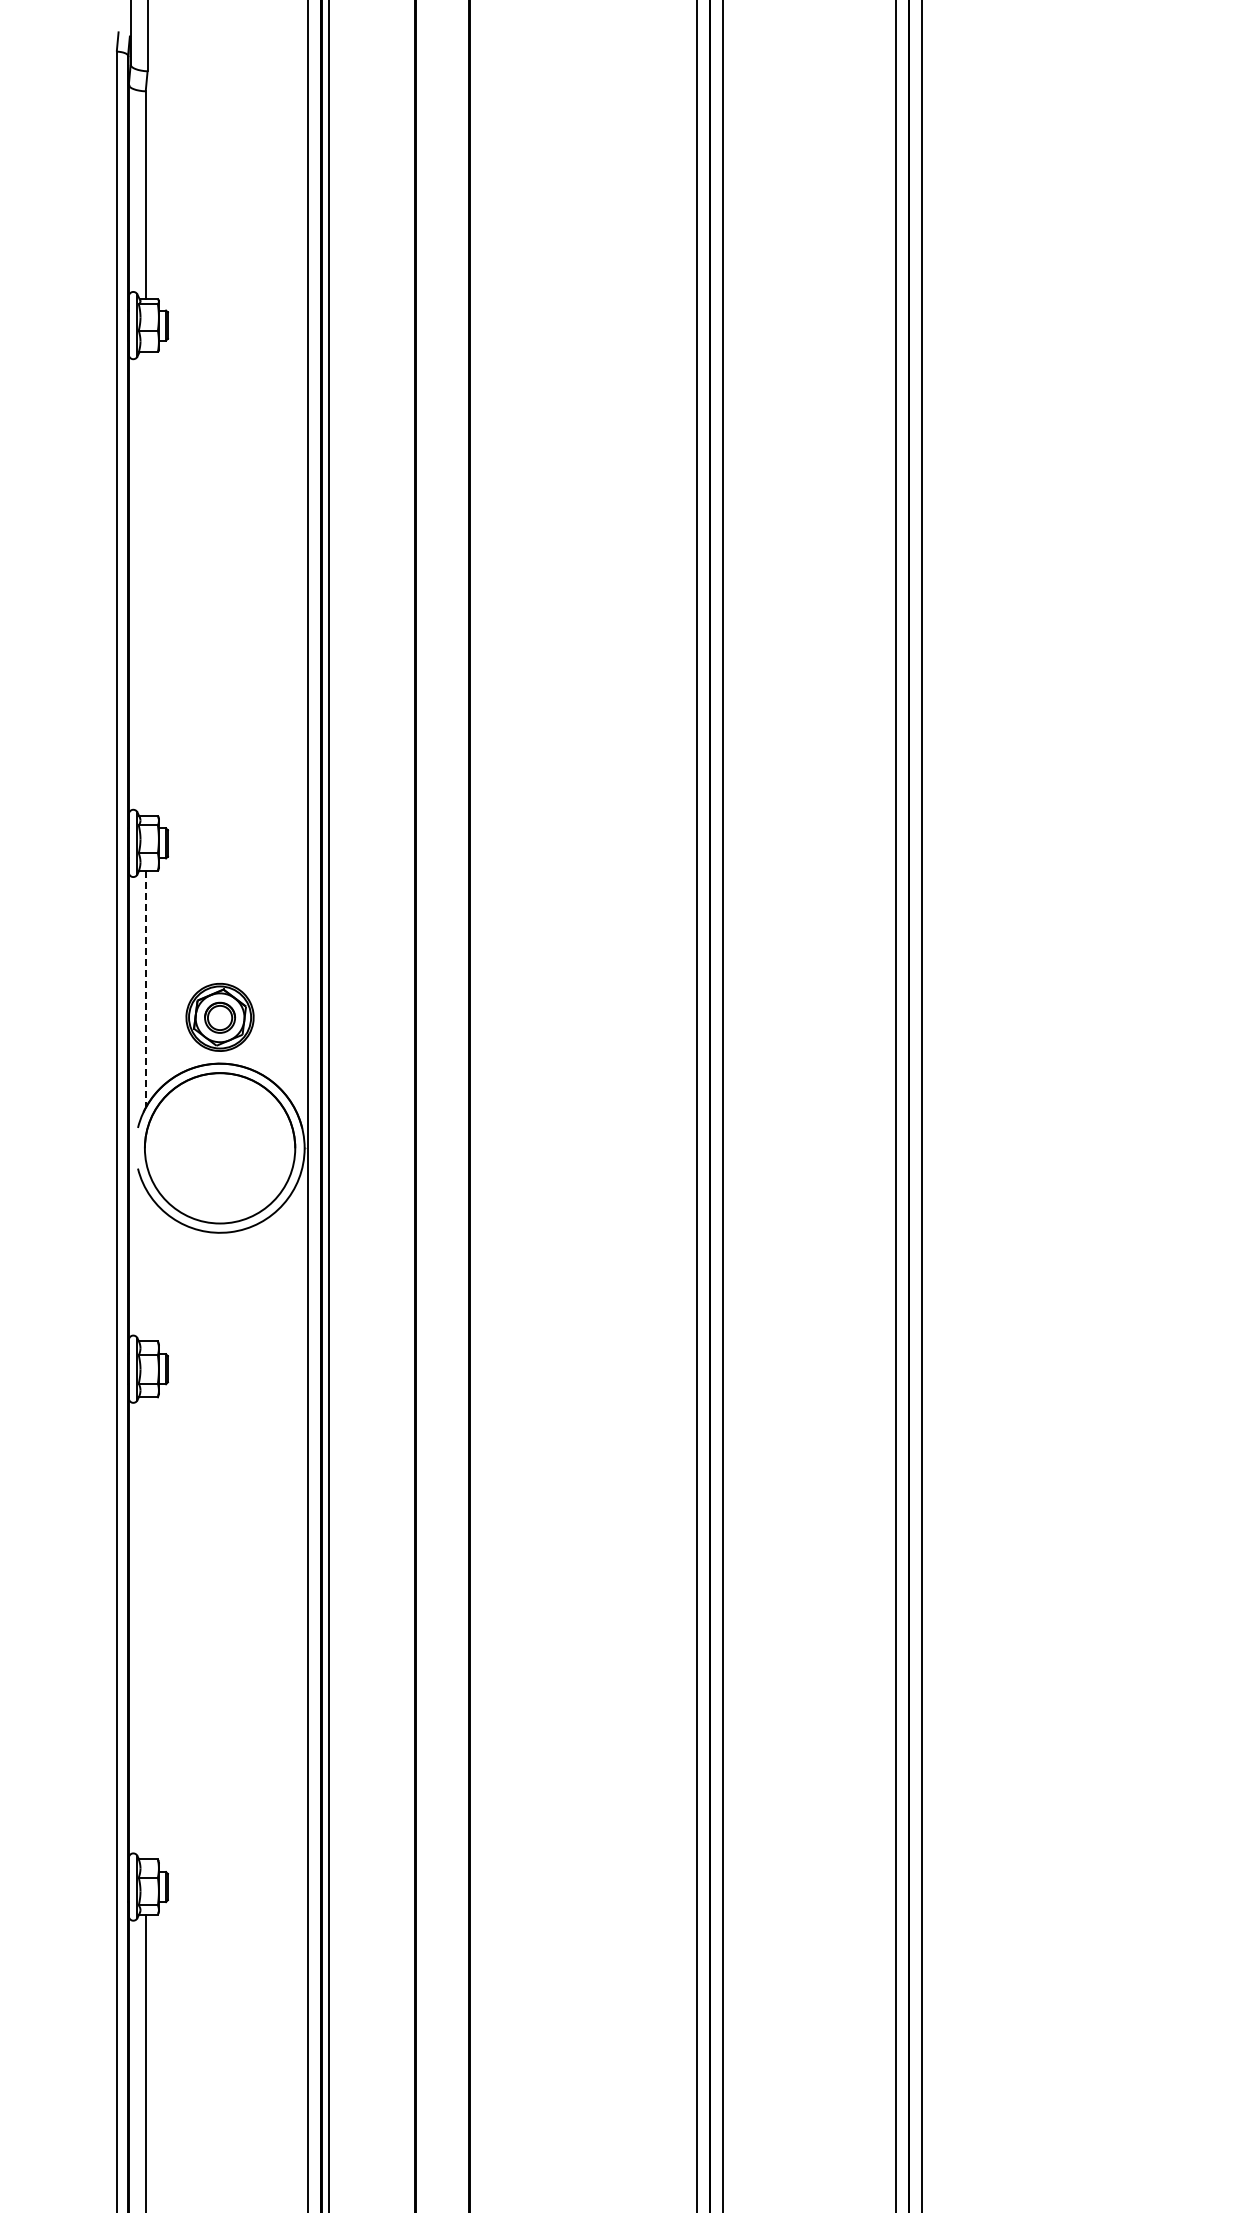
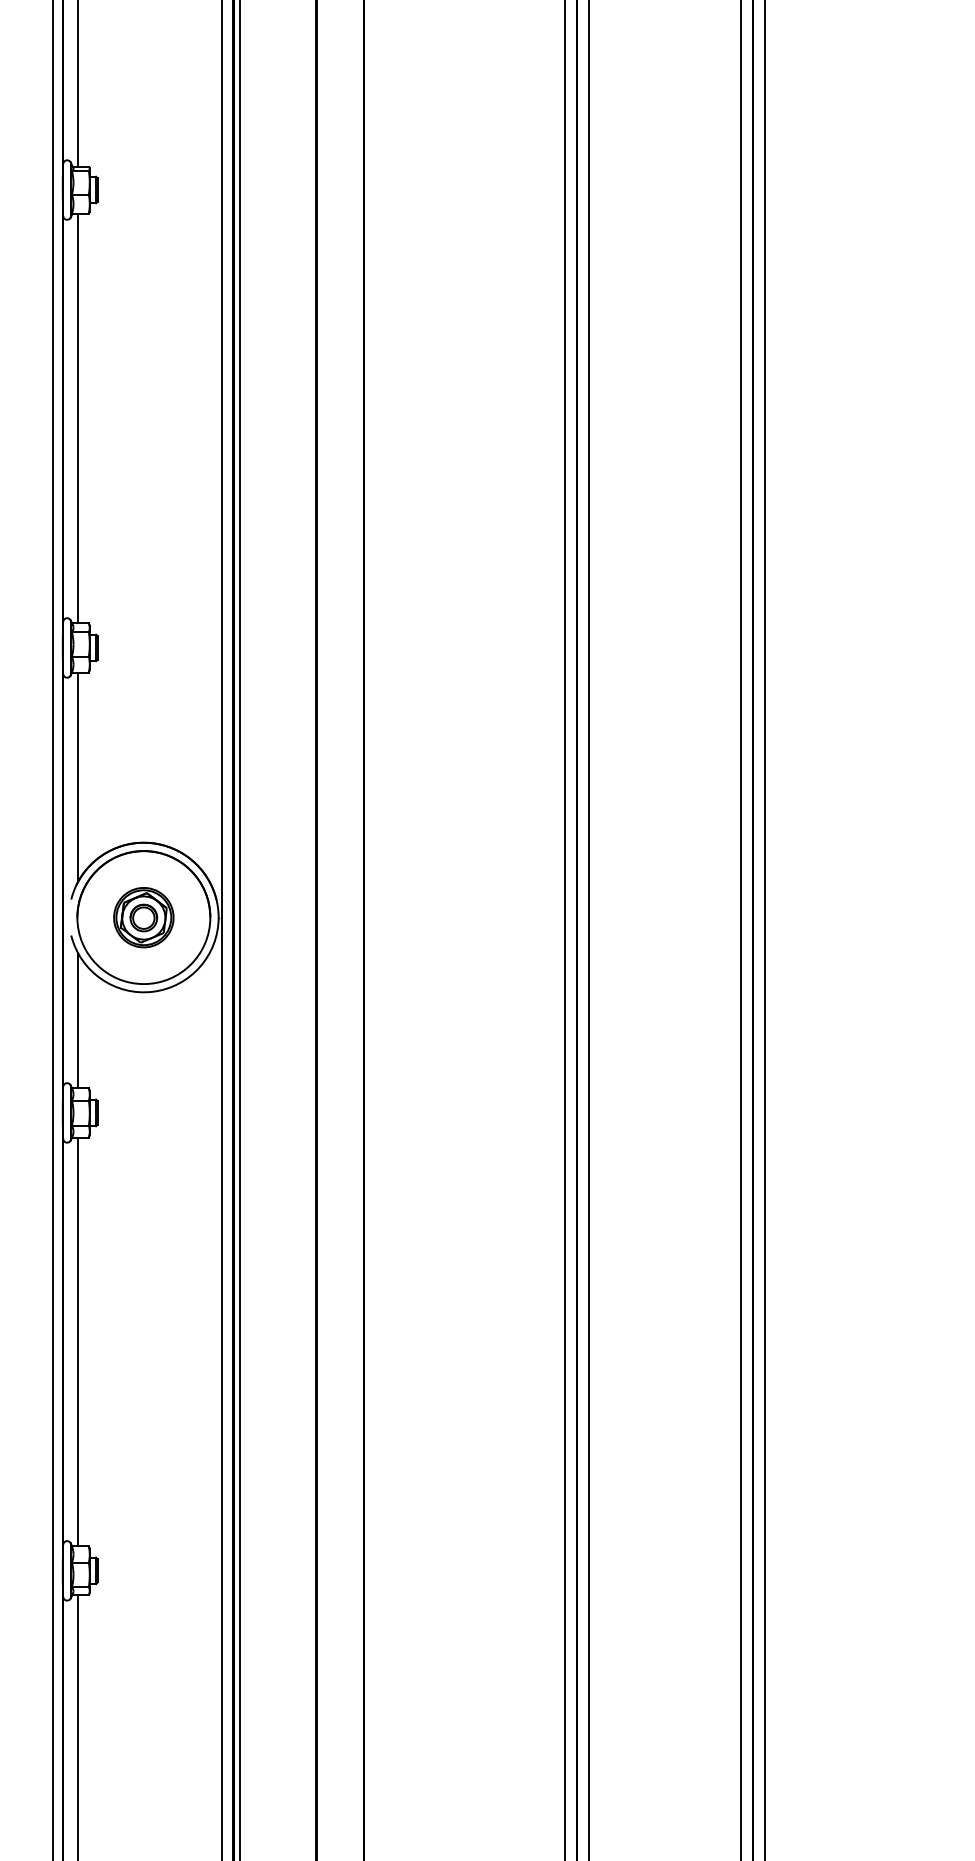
line: (145, 583) -> (77, 418), added
line: (145, 990) -> (77, 778), dashed -> solid
part: (219, 1017) -> (143, 917), moved
line: (145, 1264) -> (77, 1020), added
line: (145, 1628) -> (77, 1342), added

